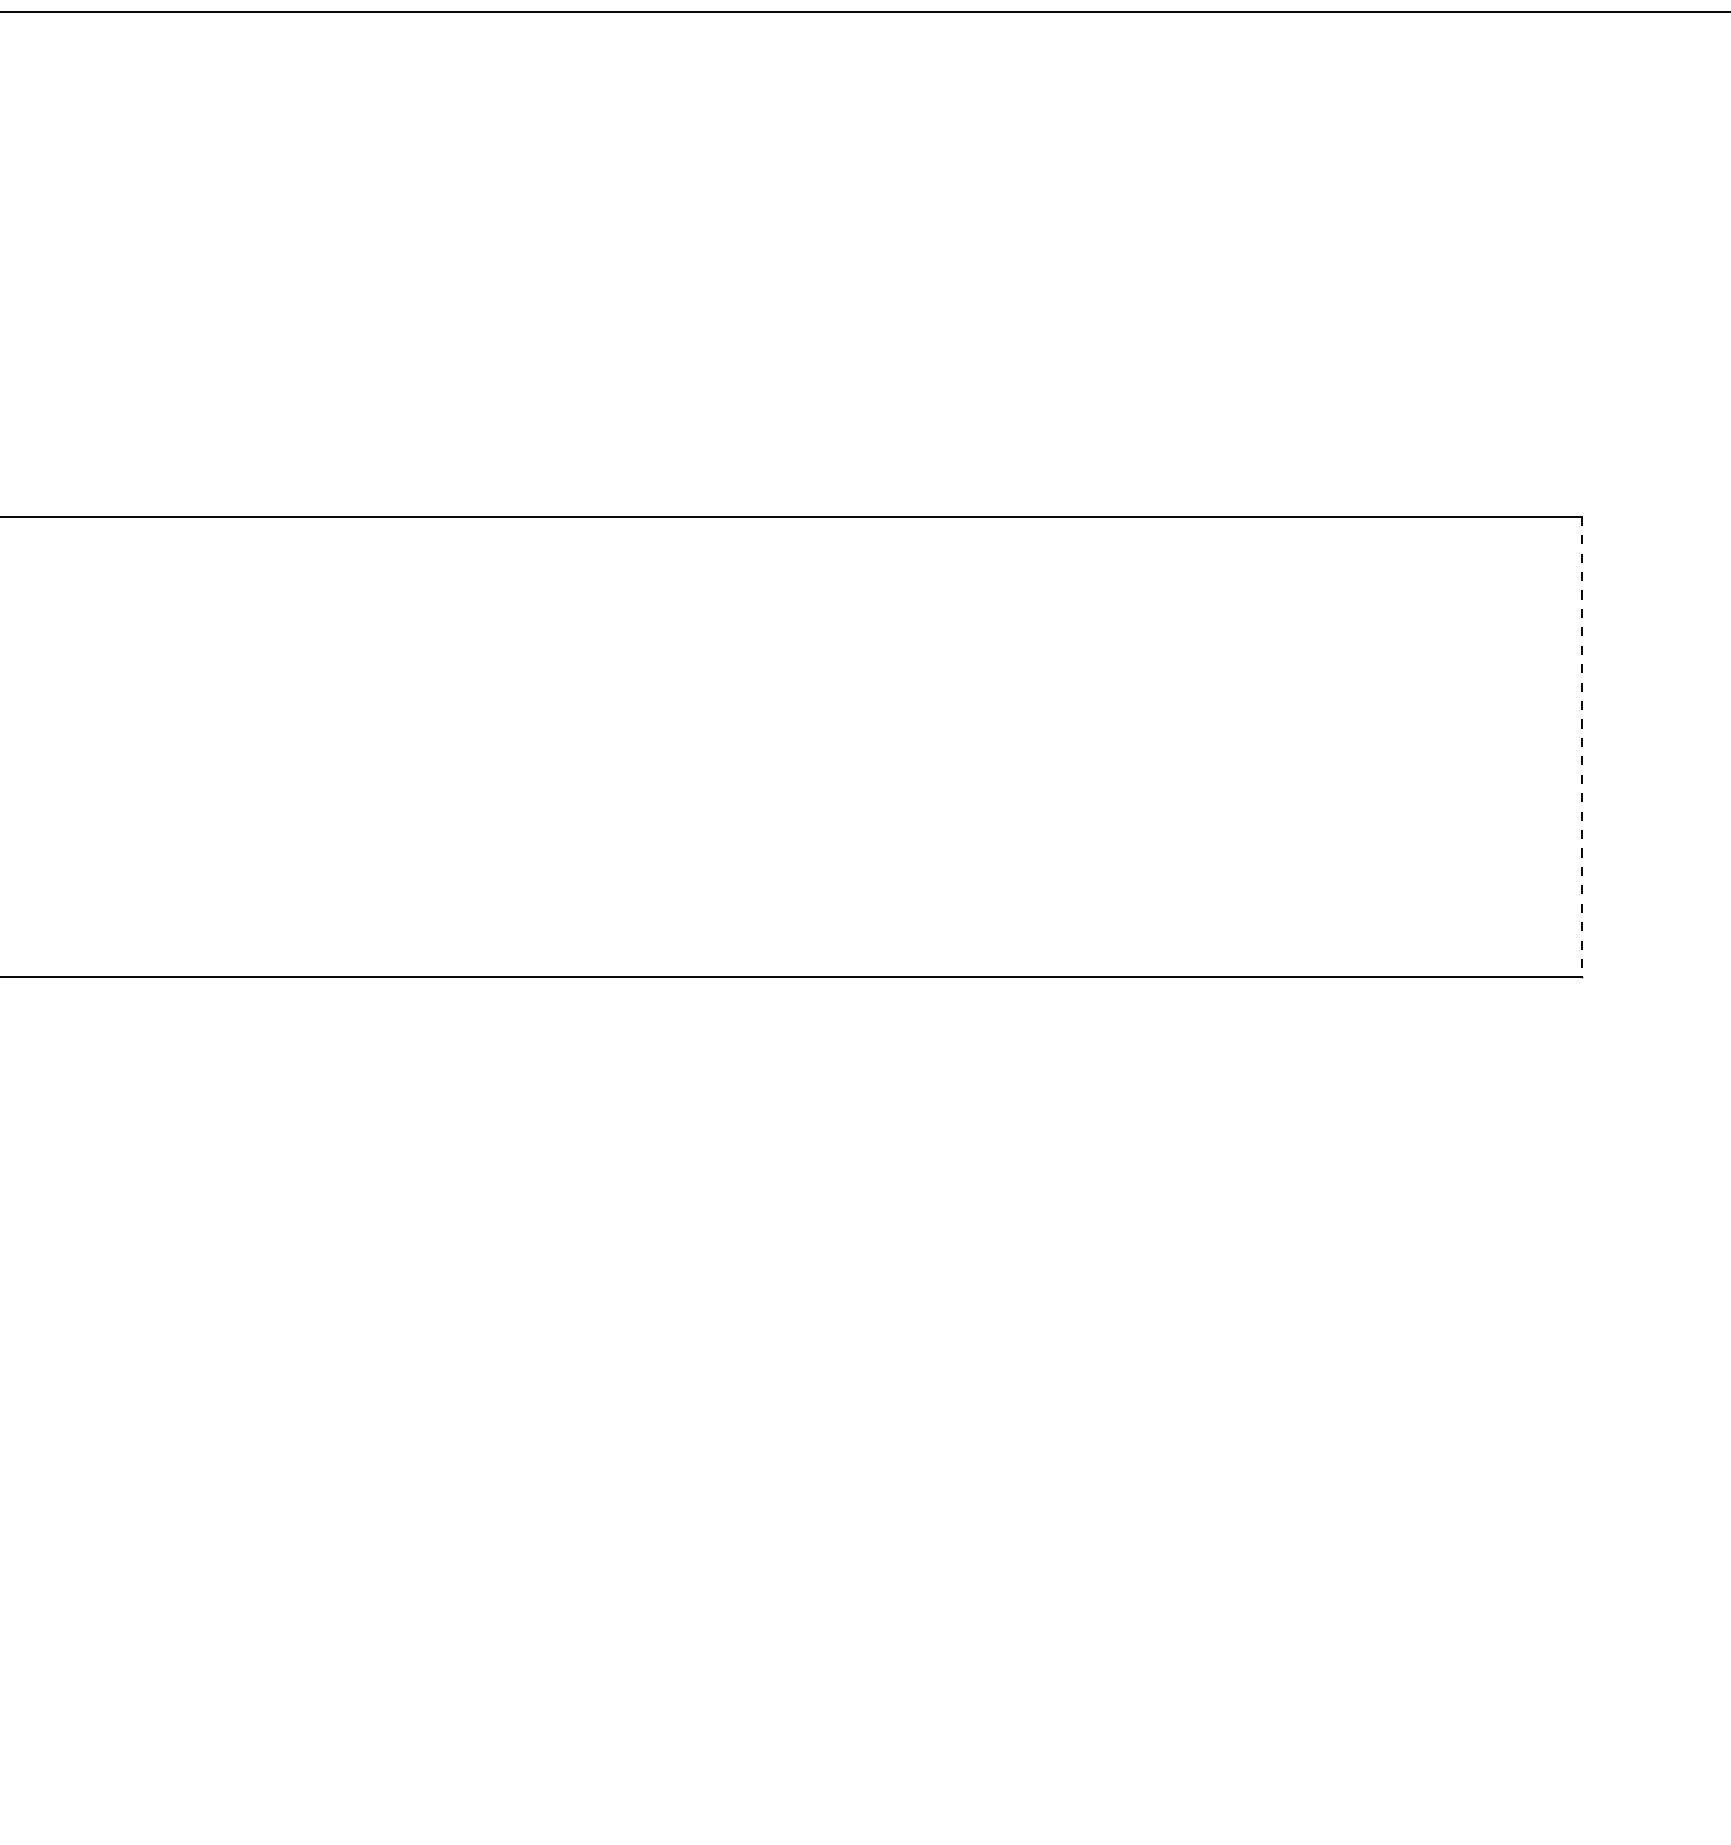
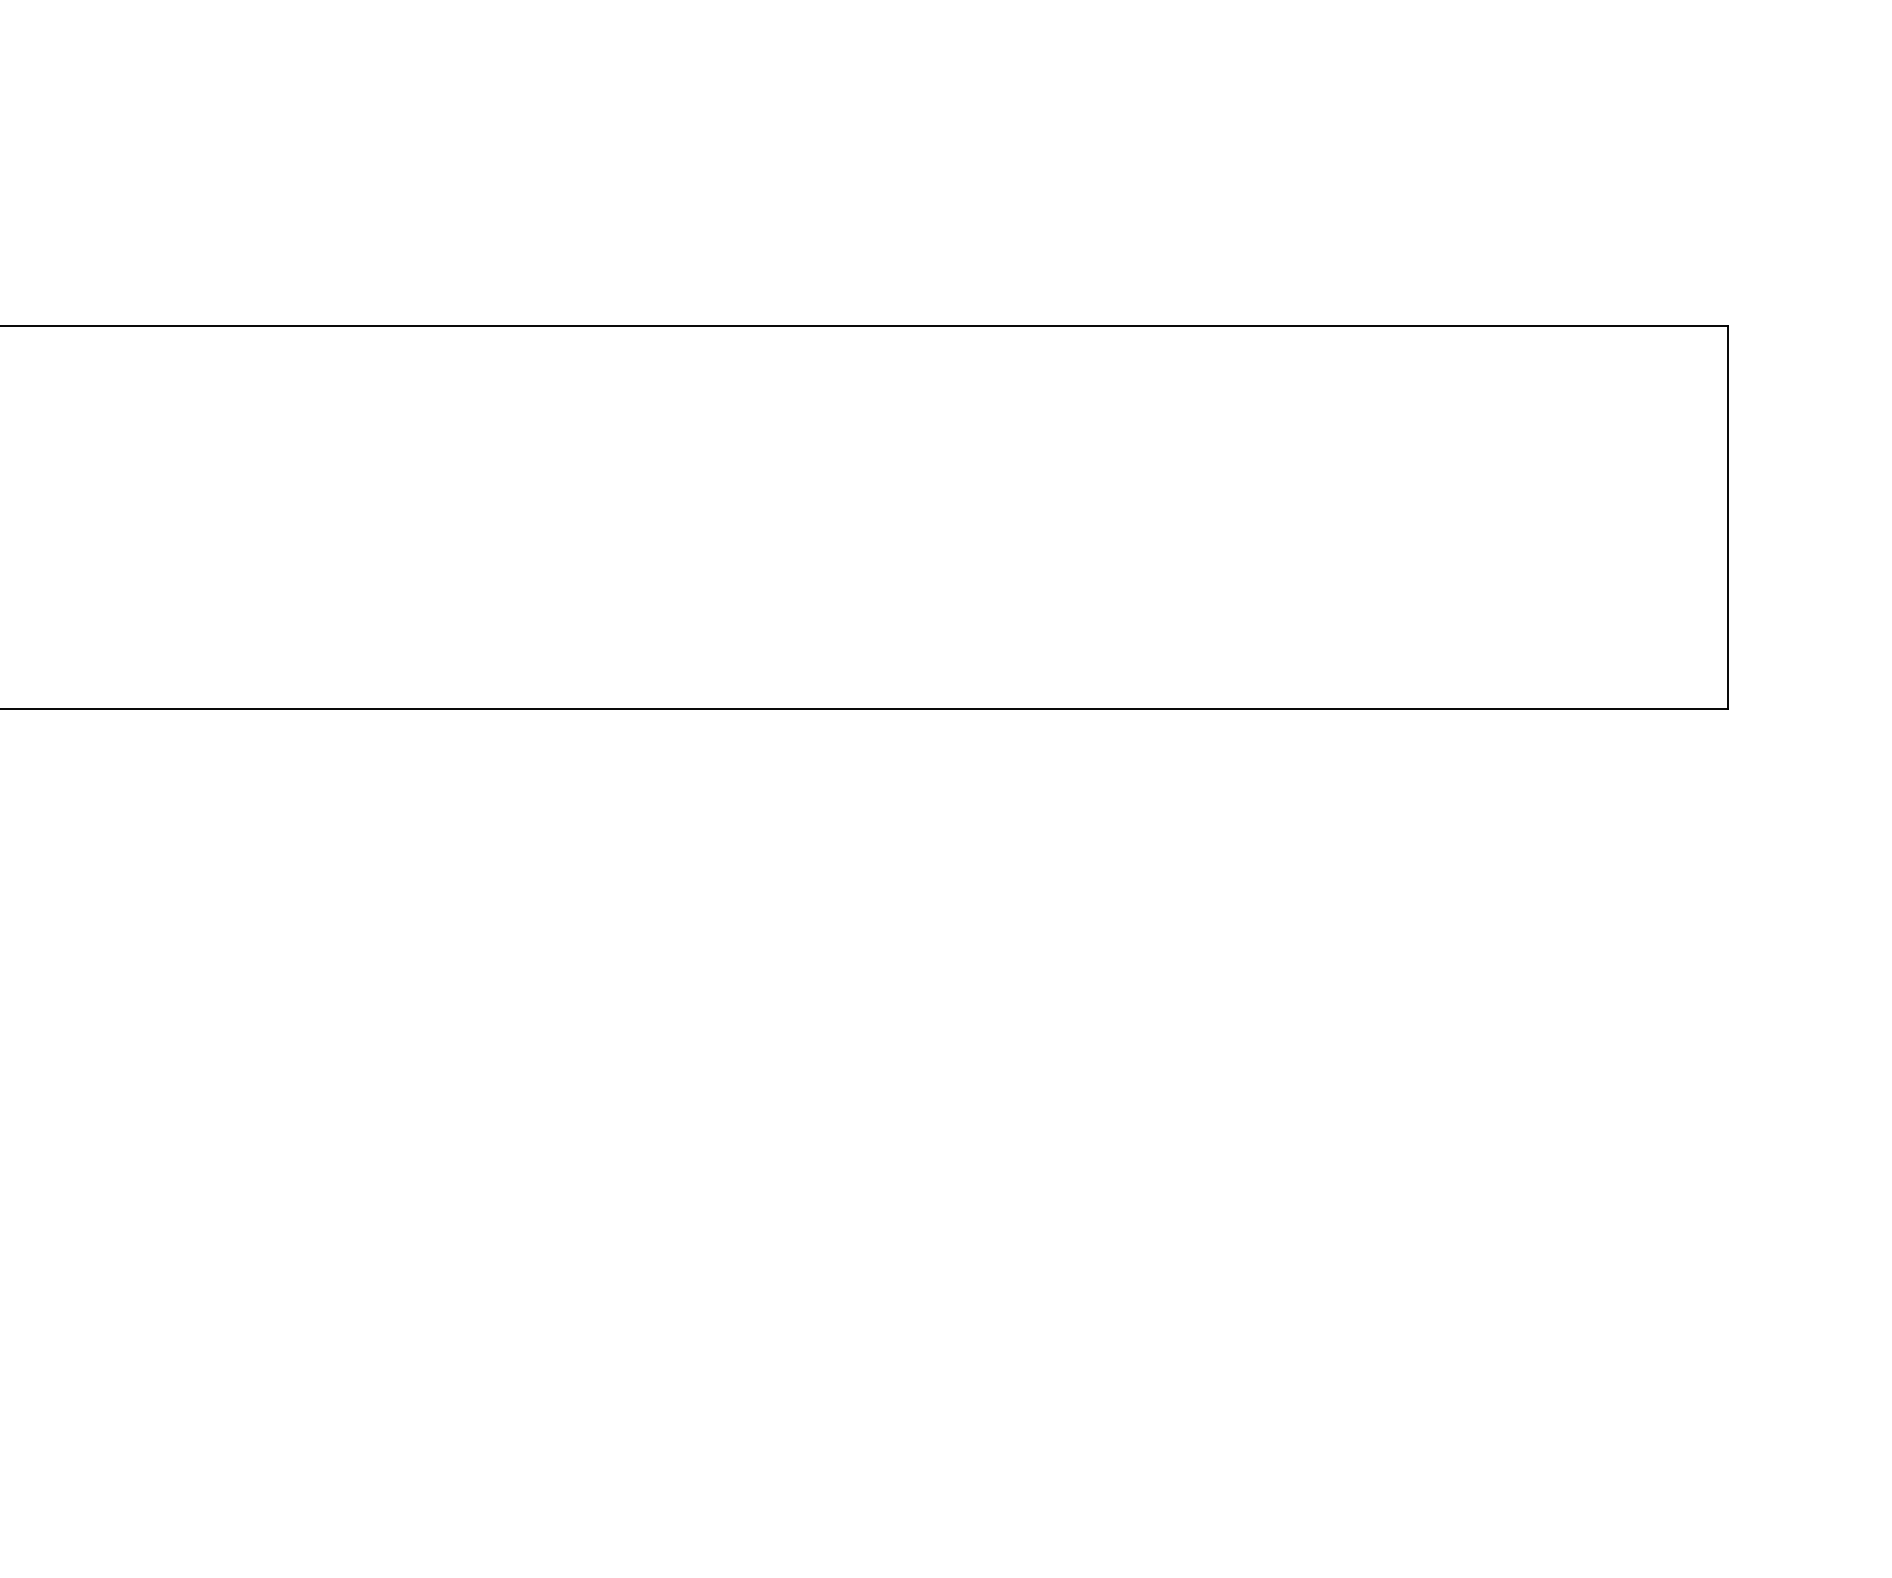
line: (1581, 746) -> (1727, 517), dashed -> solid

